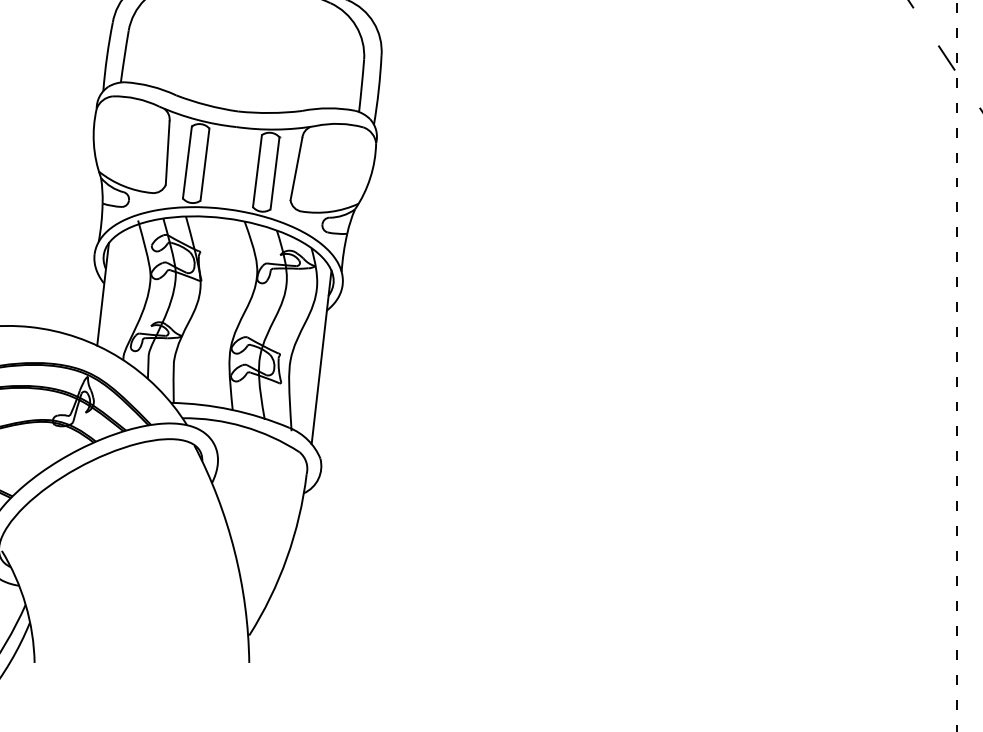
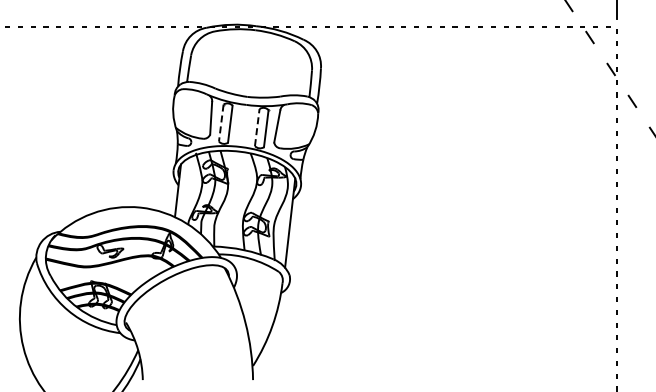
line: (187, 163) -> (221, 123), solid -> dashed
line: (257, 171) -> (257, 127), solid -> dashed

